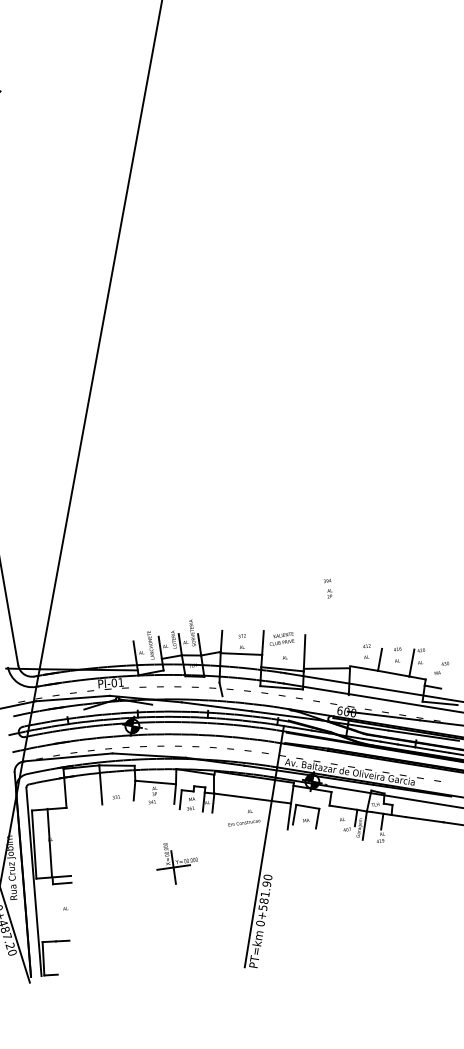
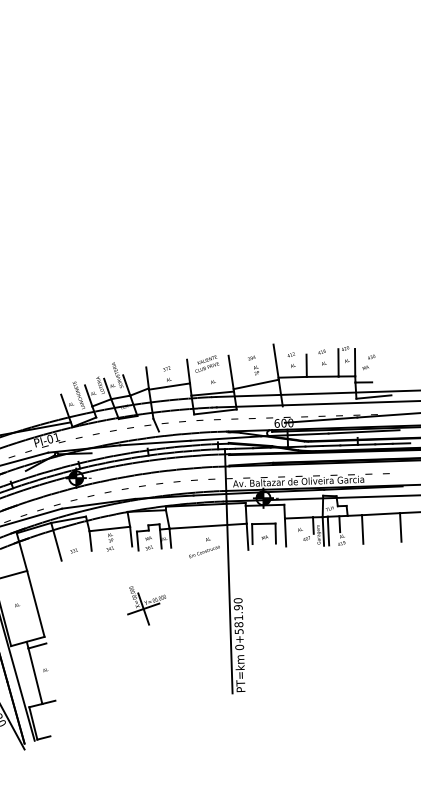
text: (328, 588) -> (254, 365), moved
line: (350, 650) -> (275, 362), added
line: (427, 665) -> (354, 362), added
line: (327, 819) -> (285, 532), added
line: (369, 826) -> (328, 531), added
line: (403, 831) -> (362, 529), added
line: (441, 836) -> (400, 527), added
line: (49, 842) -> (35, 603), moved
line: (54, 912) -> (35, 675), added

